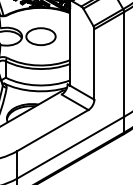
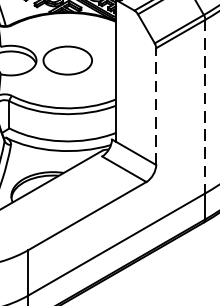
line: (94, 63) -> (156, 104), solid -> dashed
line: (124, 64) -> (206, 106), solid -> dashed

